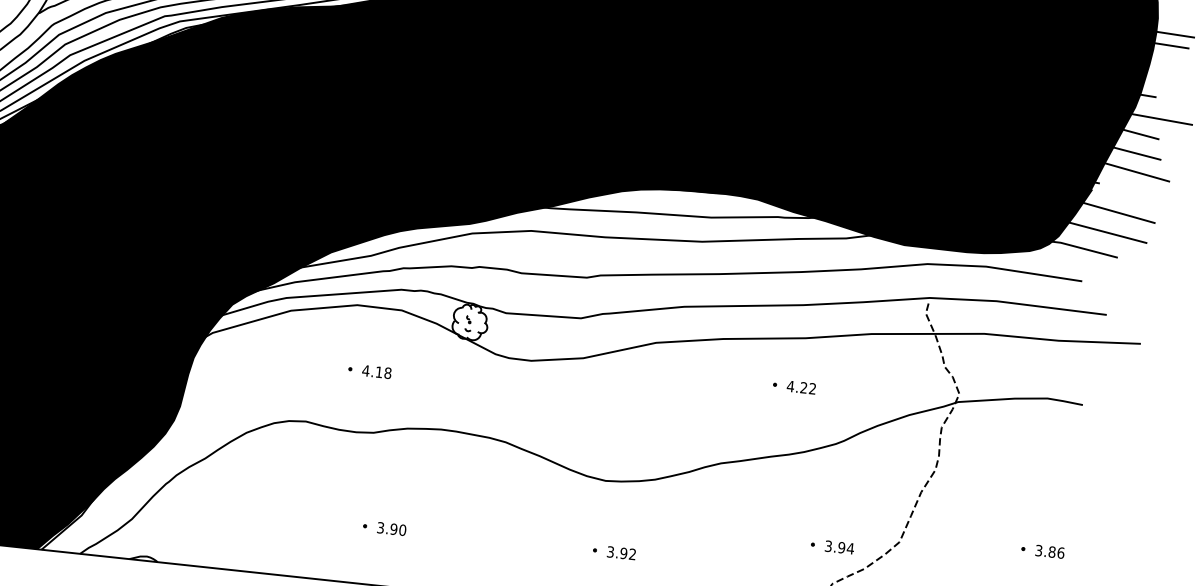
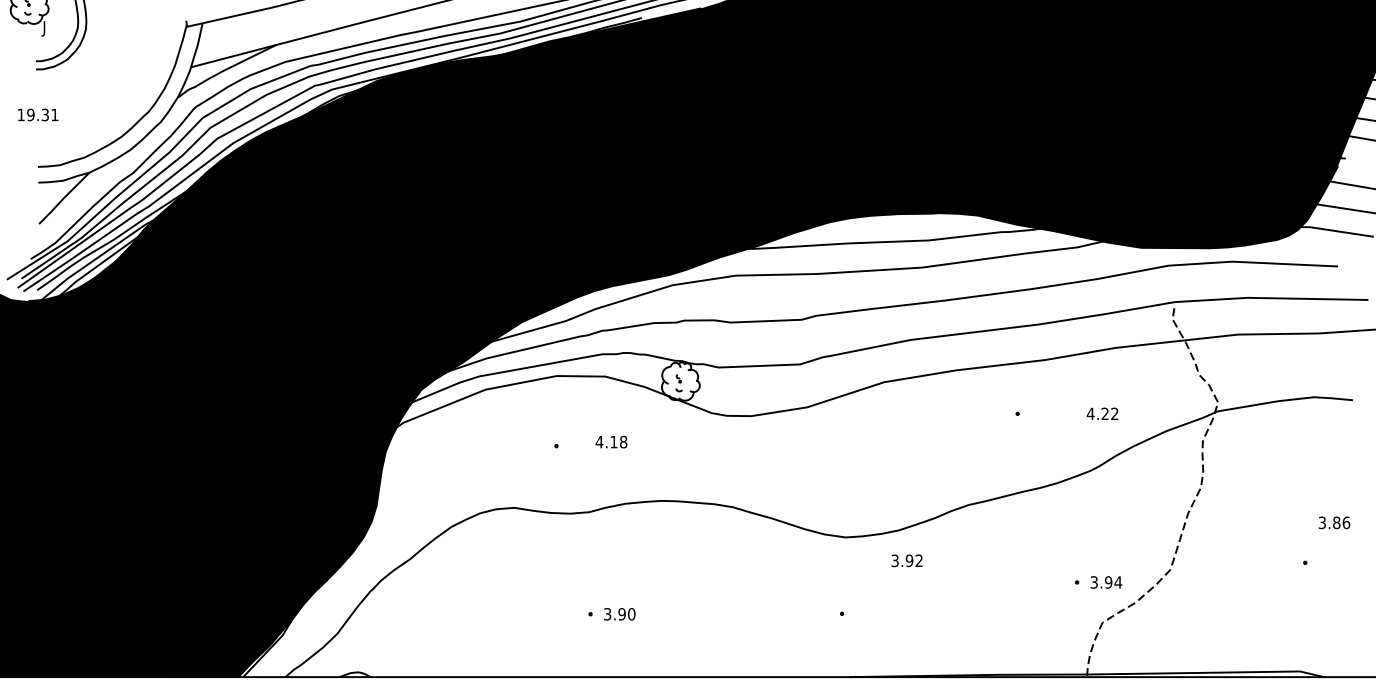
text: (376, 371) -> (611, 441), moved
text: (801, 387) -> (1102, 413), moved
text: (1050, 551) -> (1334, 522), moved
text: (621, 552) -> (906, 560), moved

